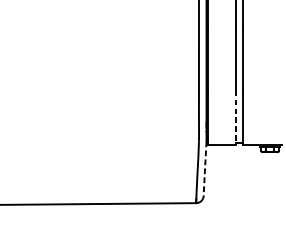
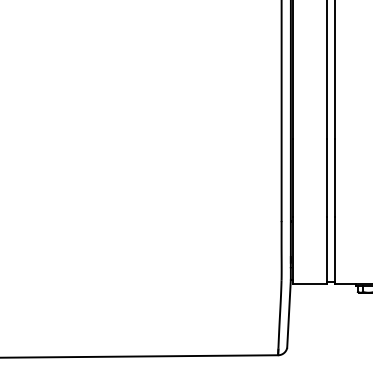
line: (236, 118) -> (327, 251), dashed -> solid
line: (205, 169) -> (289, 314), dashed -> solid

